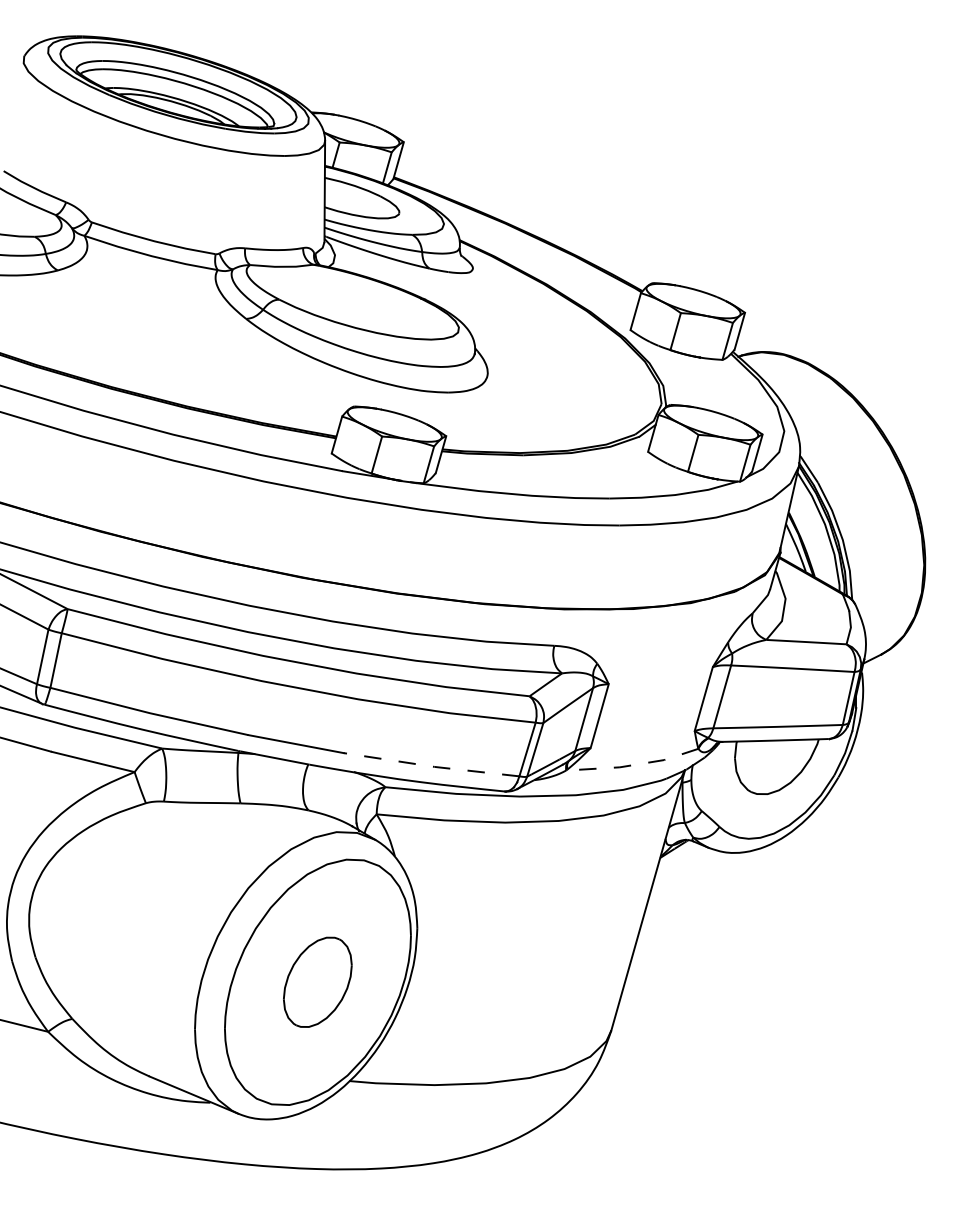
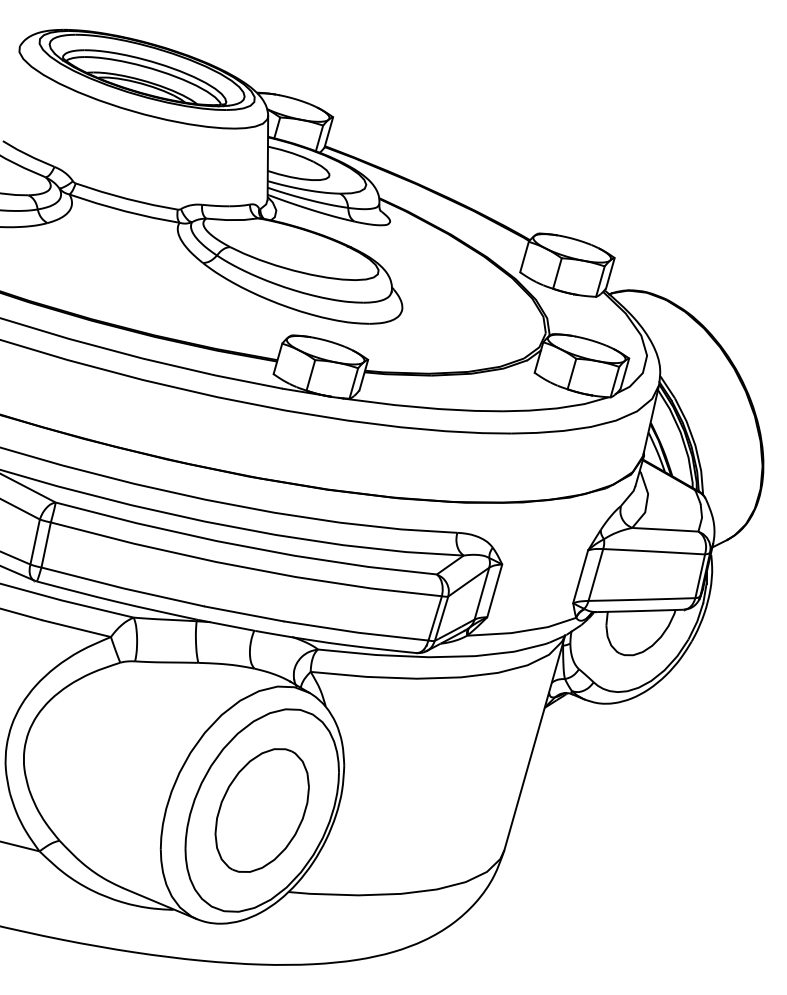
line: (633, 765) -> (522, 631), dashed -> solid
line: (432, 766) -> (356, 632), dashed -> solid
part: (317, 982) -> (261, 810), size x1.67

